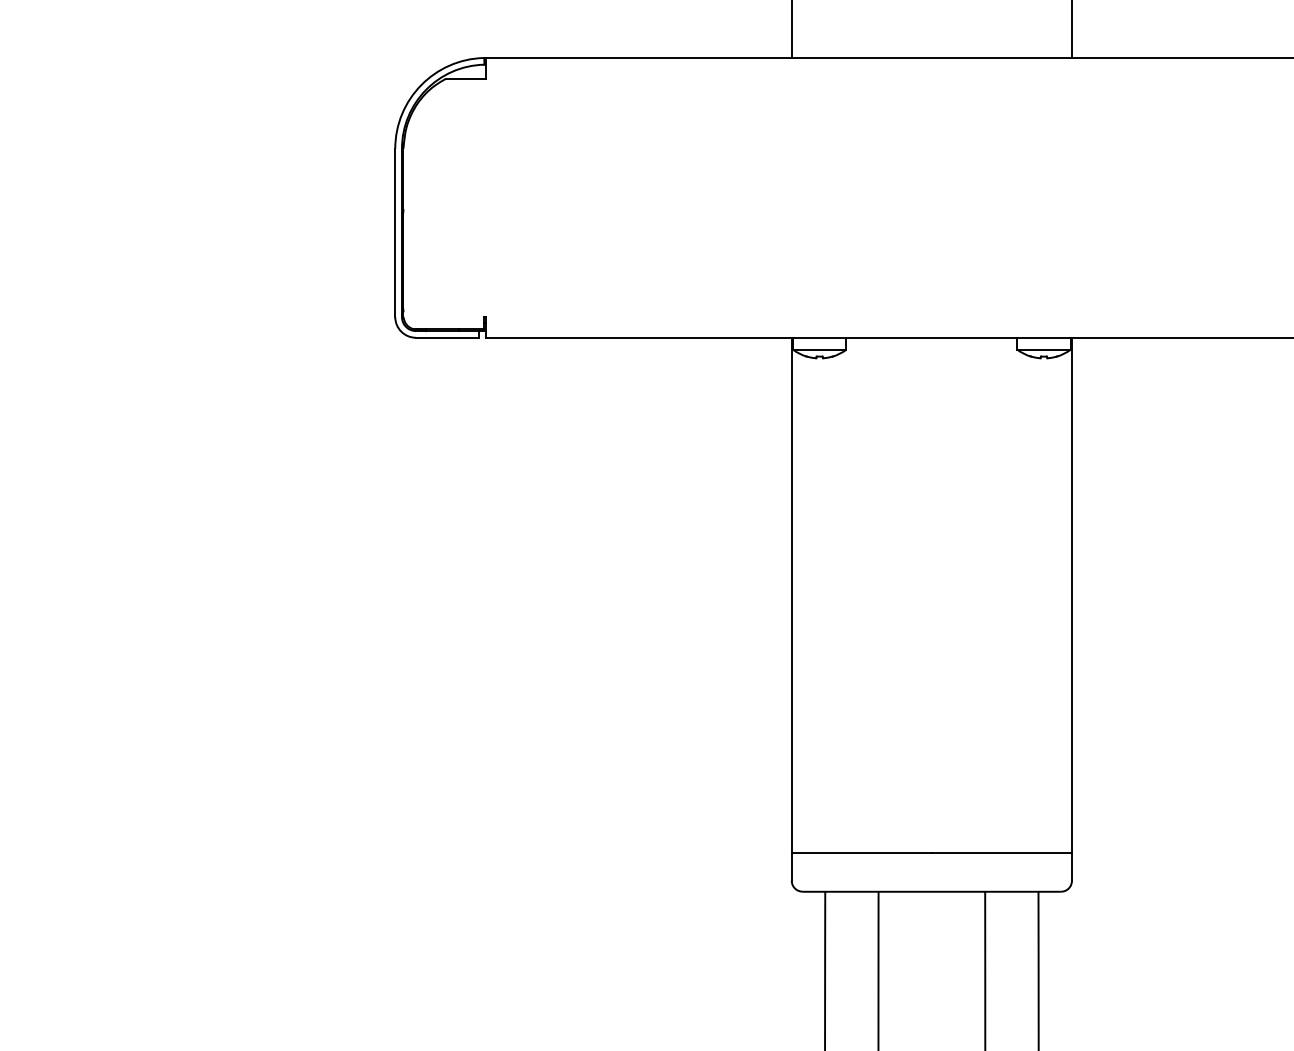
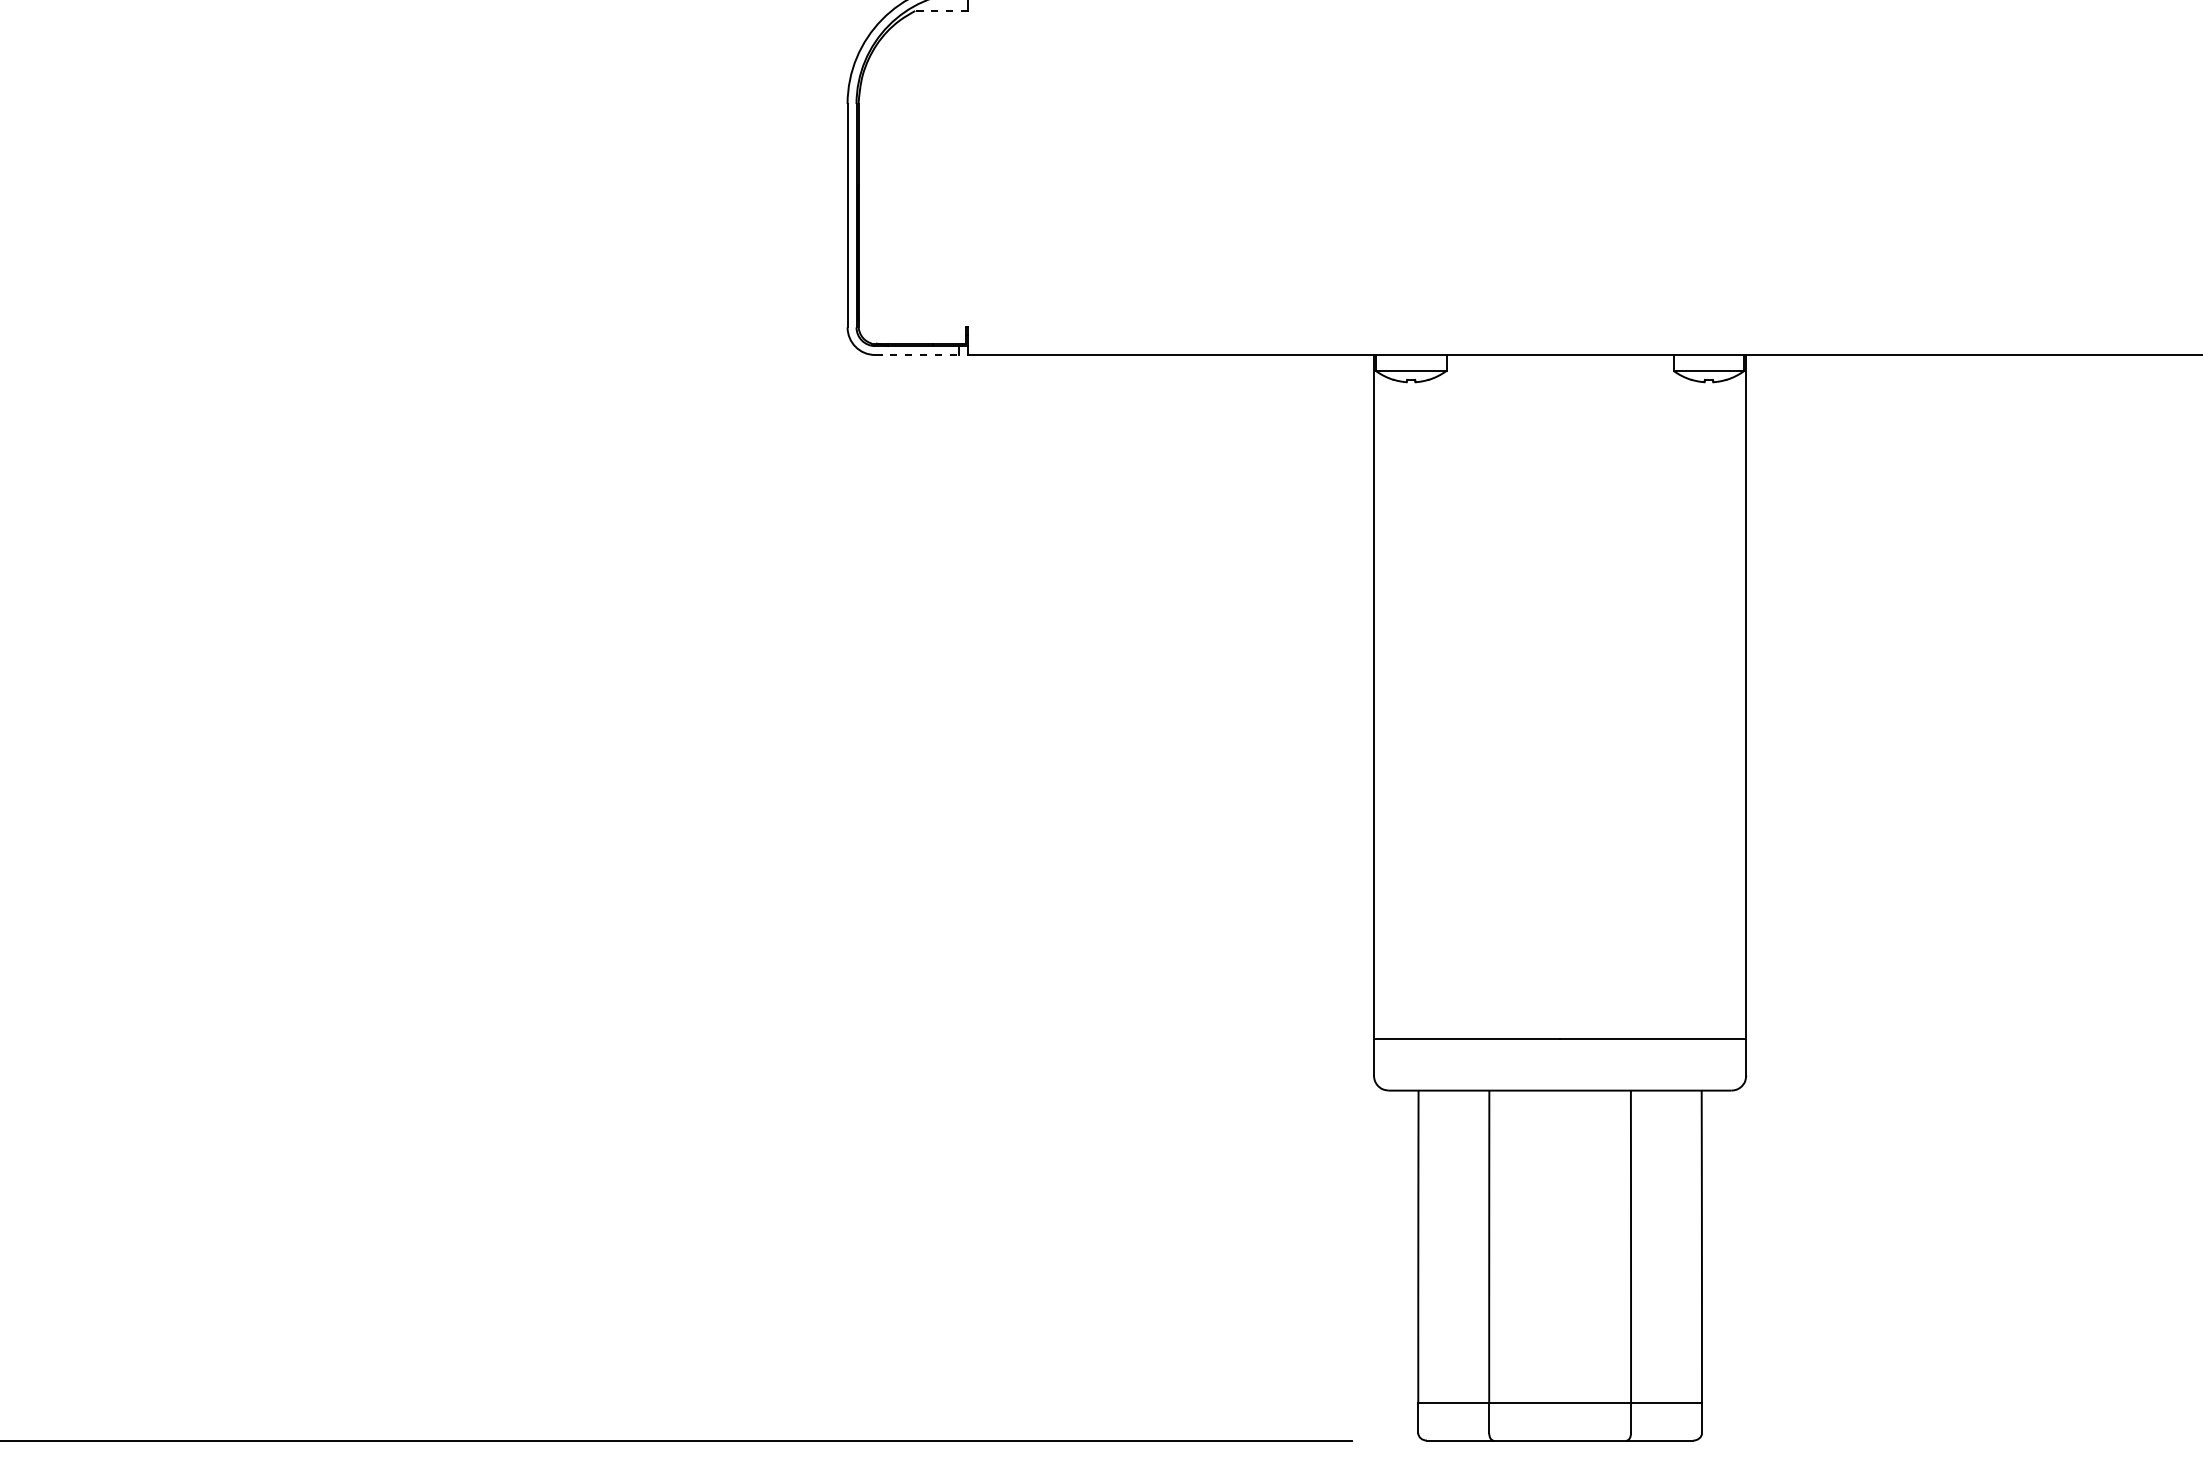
line: (465, 79) -> (941, 11), solid -> dashed
line: (447, 338) -> (917, 355), solid -> dashed

